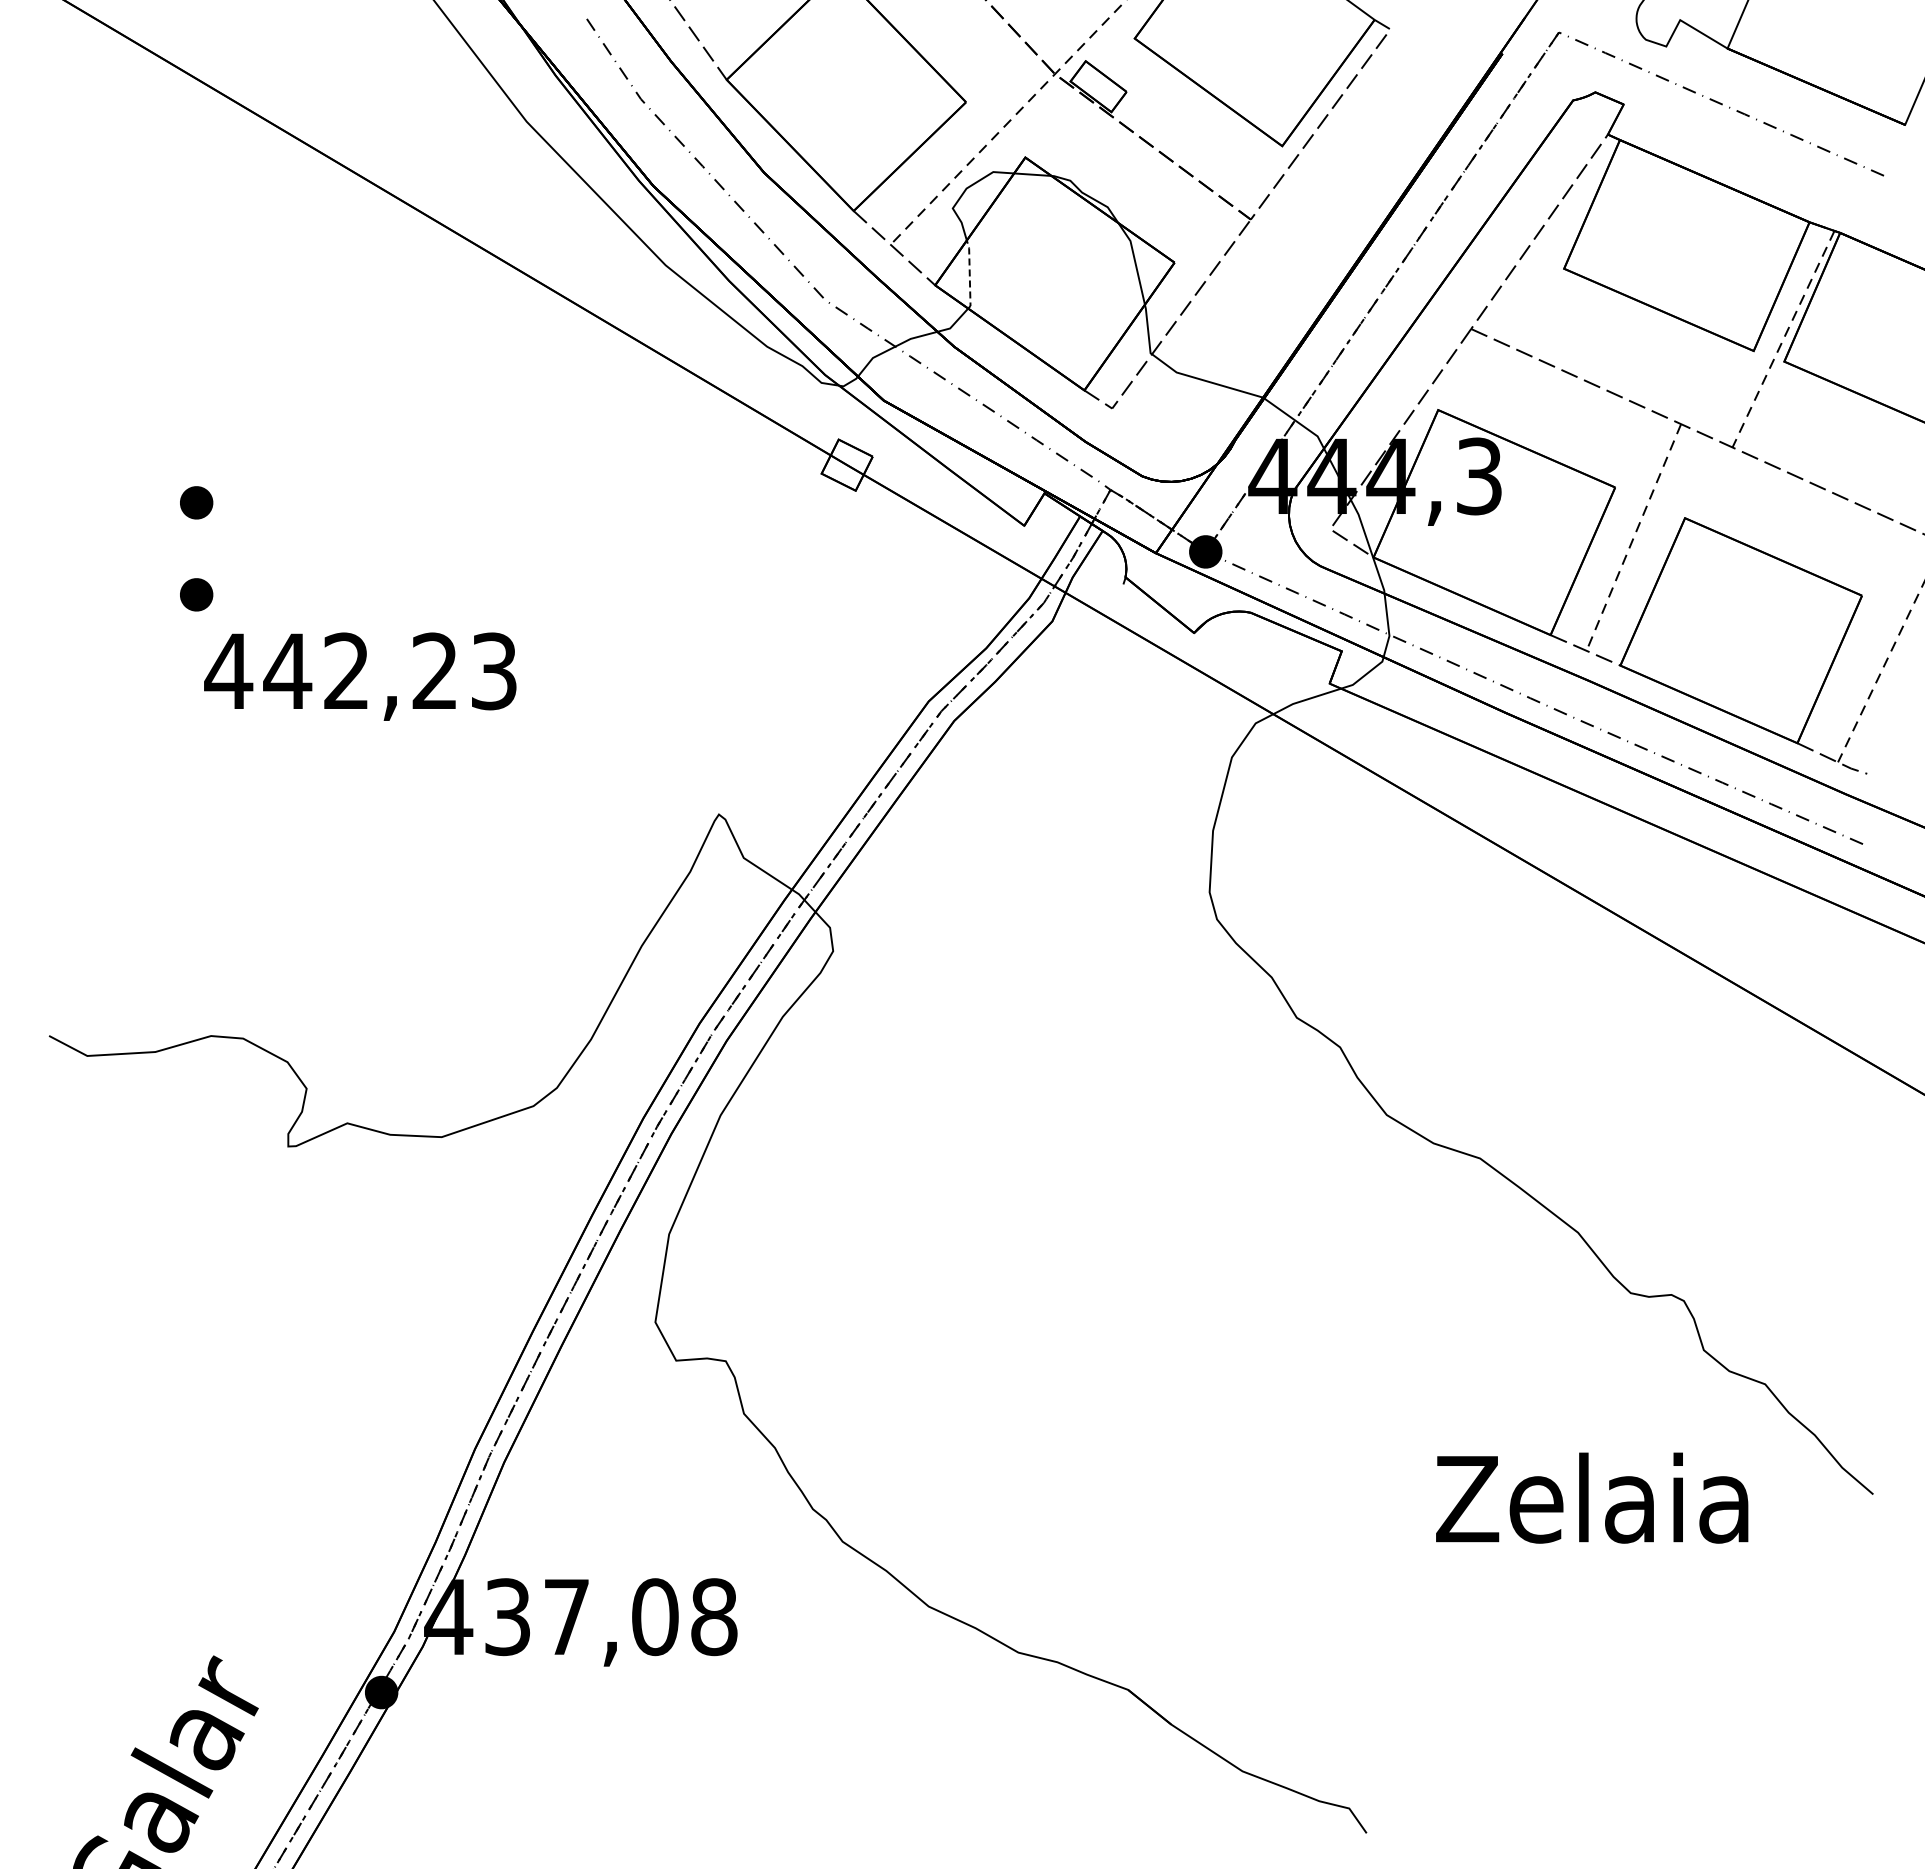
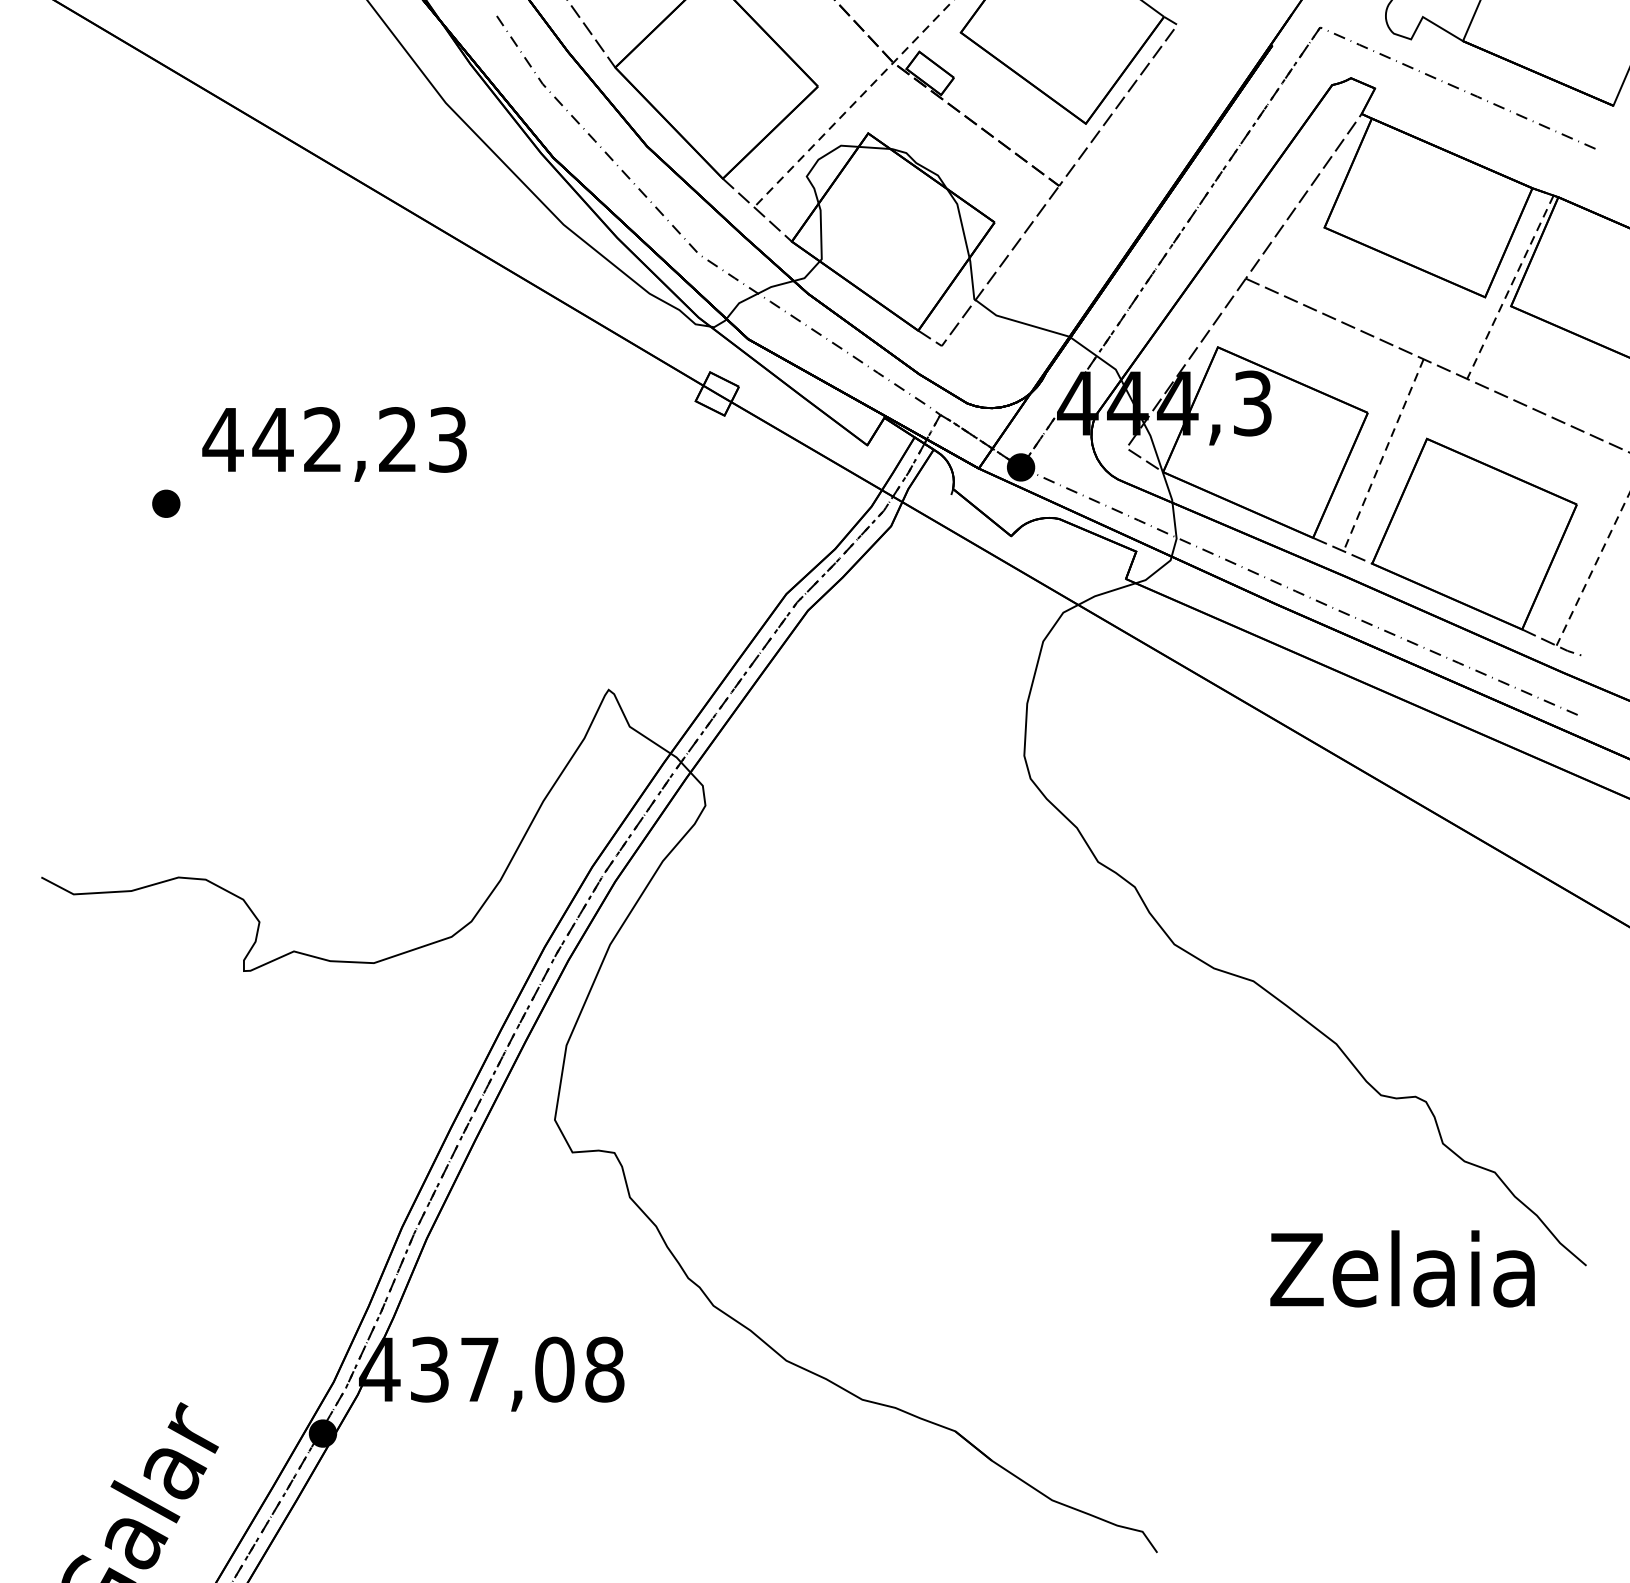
line: (969, 274) -> (820, 232), dashed -> solid
part: (196, 502) -> (166, 425), removed
text: (360, 676) -> (334, 444), moved
text: (1592, 1497) -> (1402, 1268), moved

